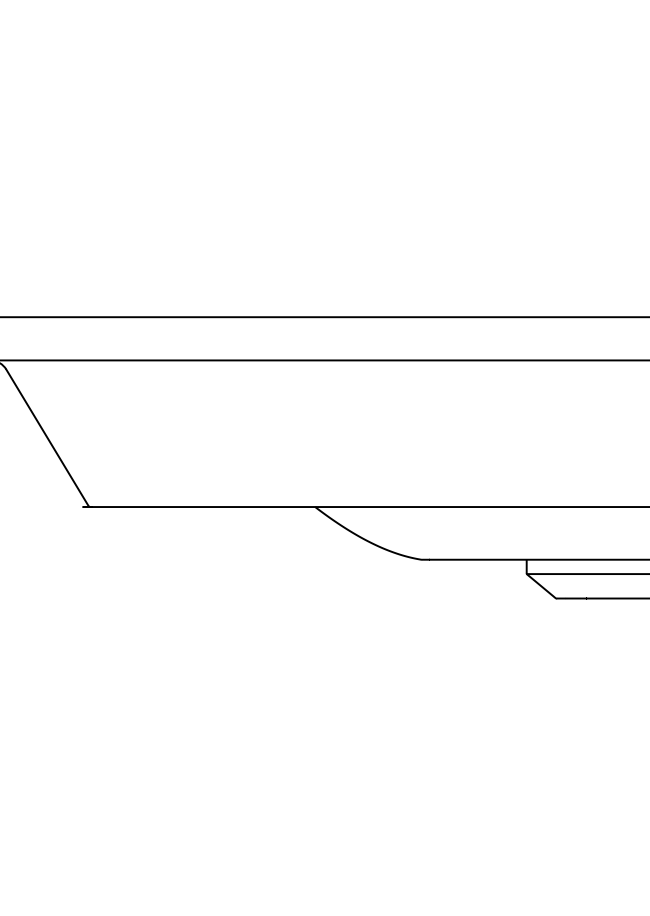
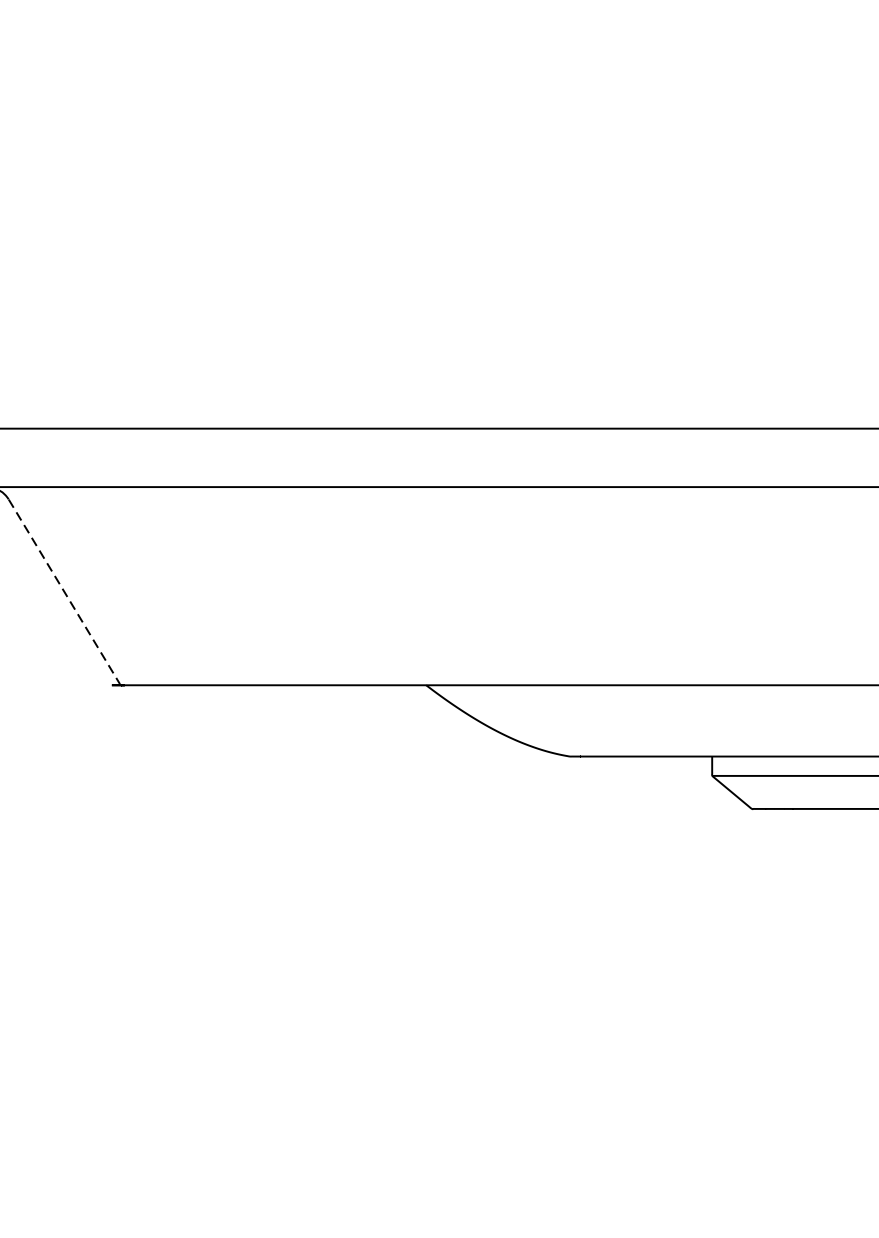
line: (47, 437) -> (64, 591), solid -> dashed

